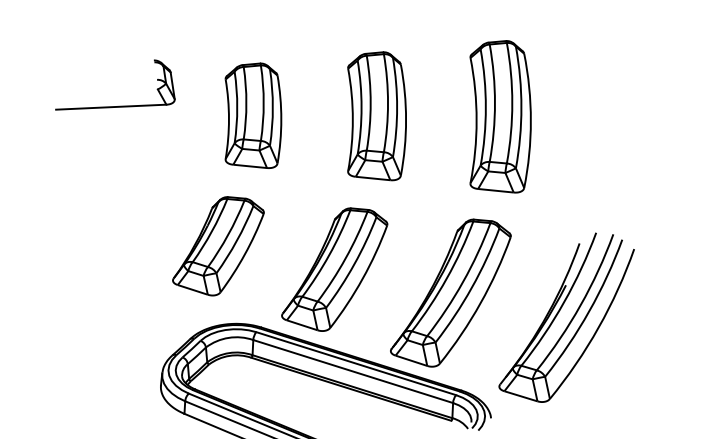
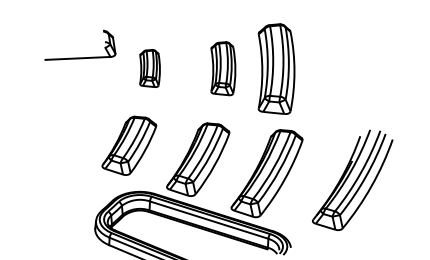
part: (115, 105) -> (80, 57), moved
part: (252, 115) -> (149, 68), size x0.6
part: (377, 115) -> (223, 68), size x0.7
part: (500, 115) -> (276, 68), moved
part: (566, 318) -> (352, 180), moved

